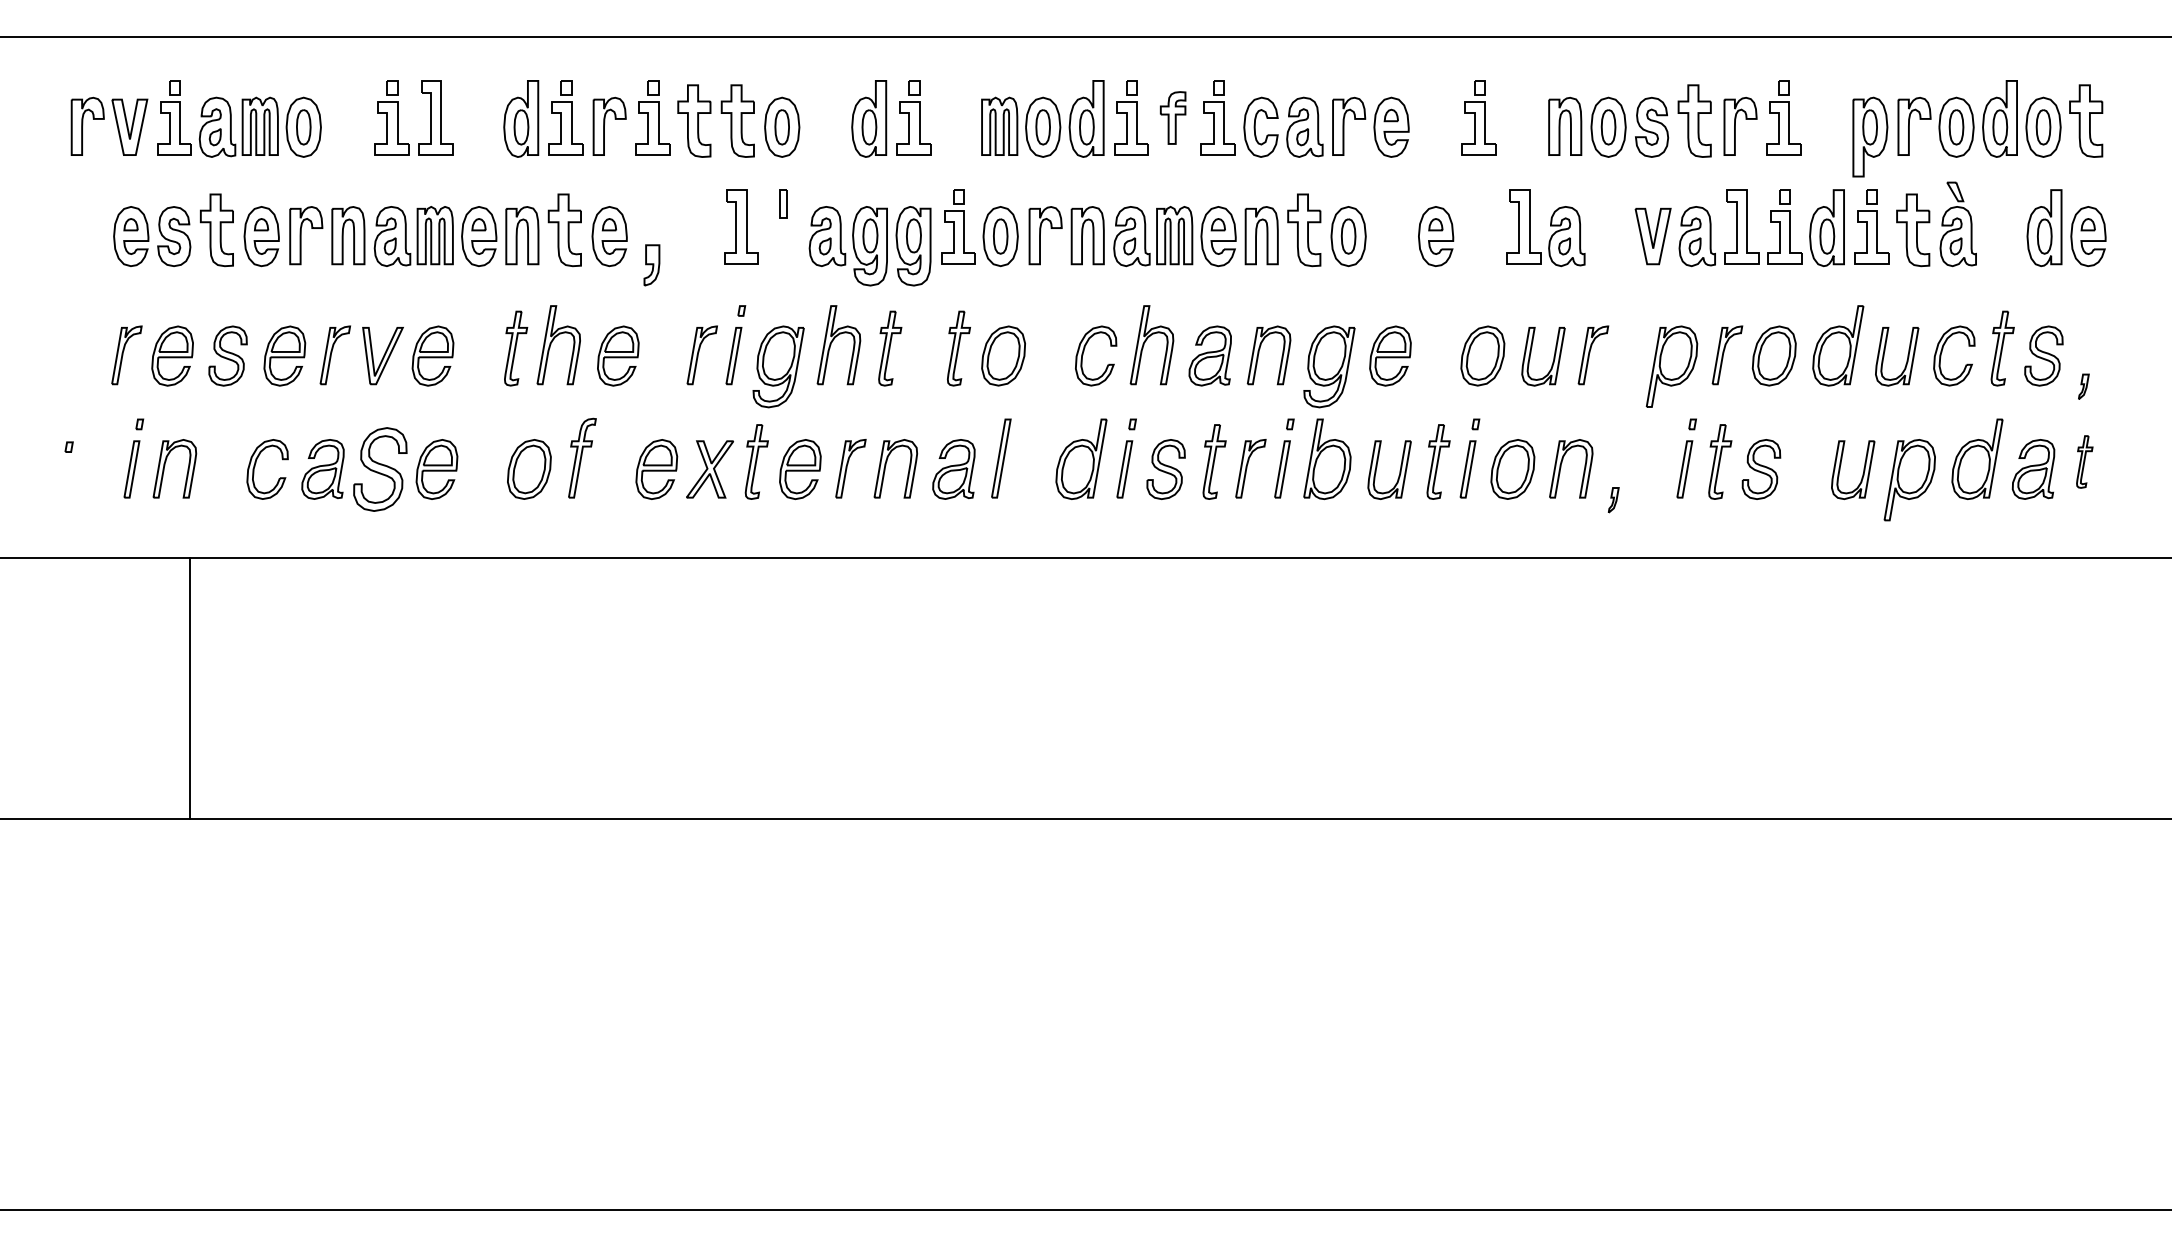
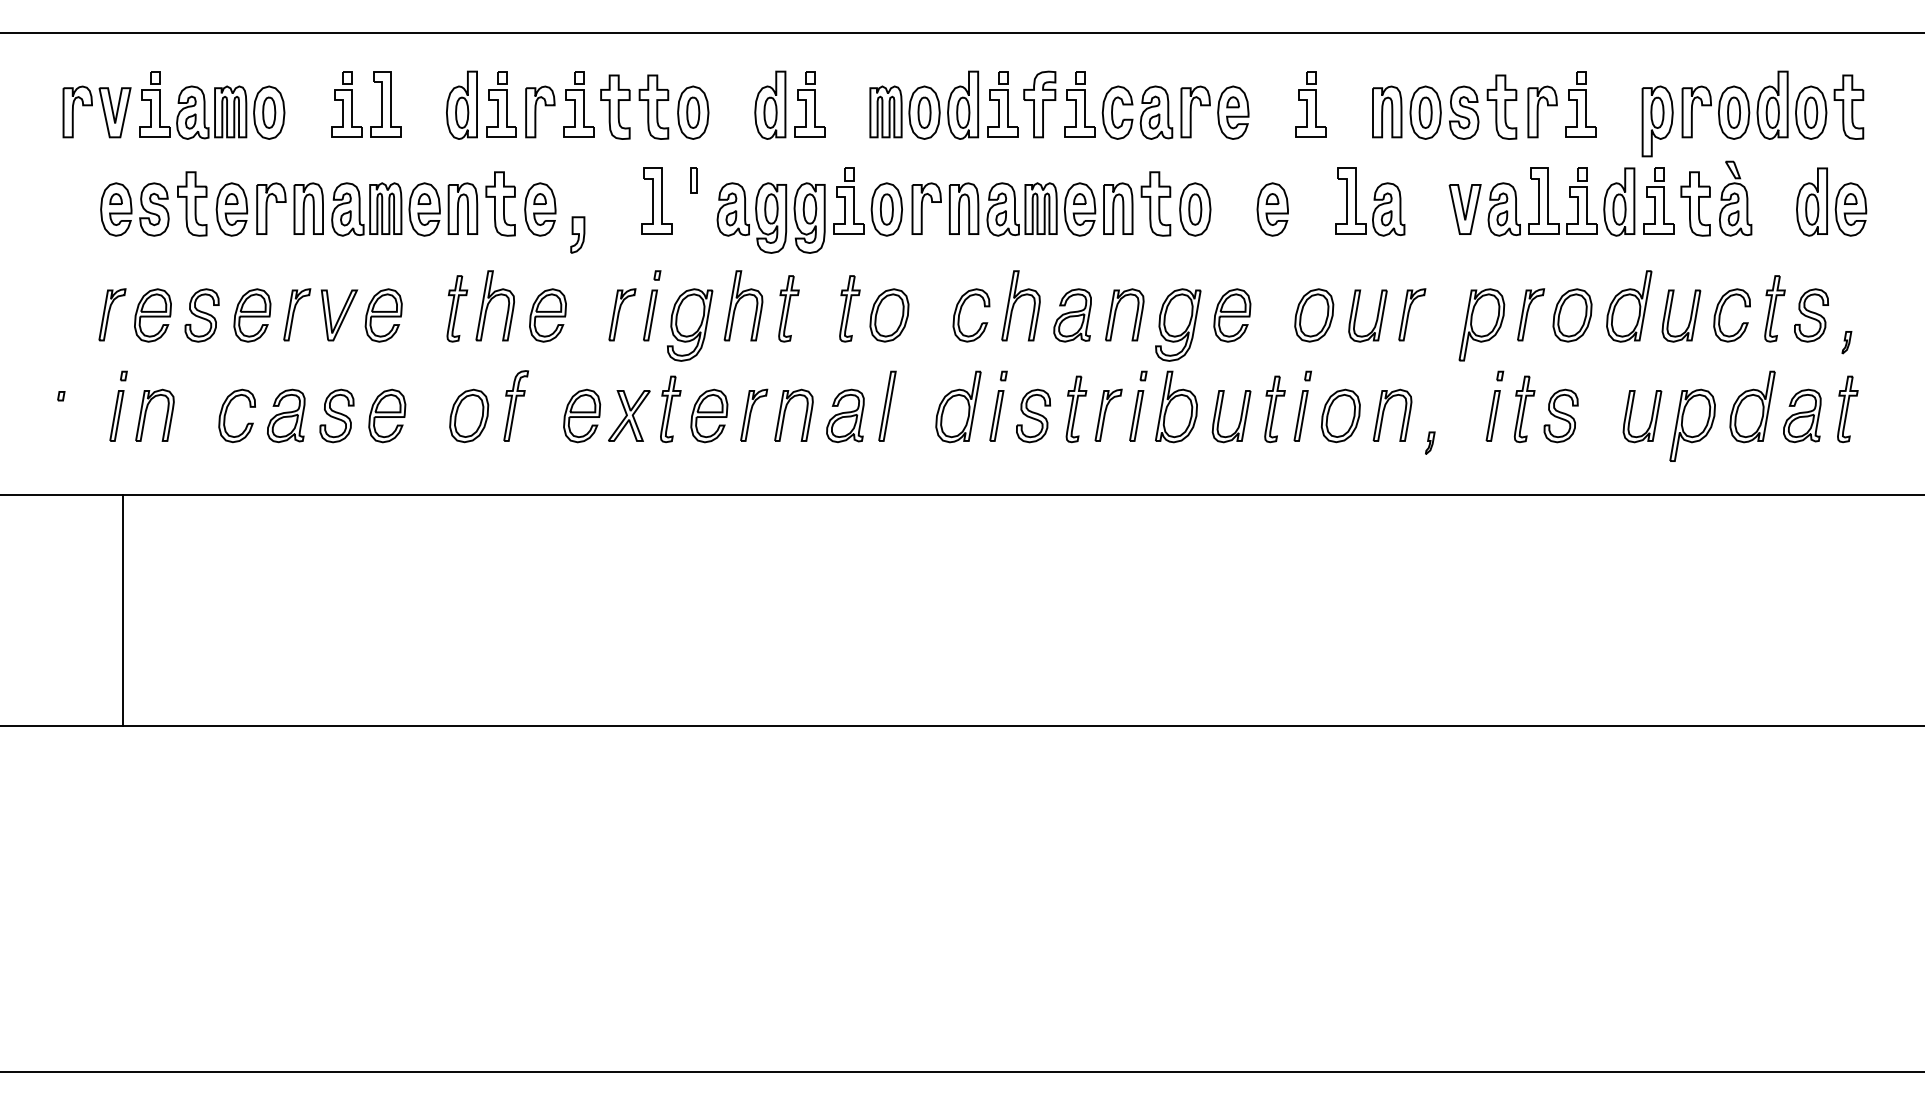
part: (1172, 117) -> (1039, 104), size x1.43
part: (2084, 461) -> (1847, 408), size x1.43
part: (379, 469) -> (336, 416), size x0.71
line: (190, 688) -> (122, 610), moved

